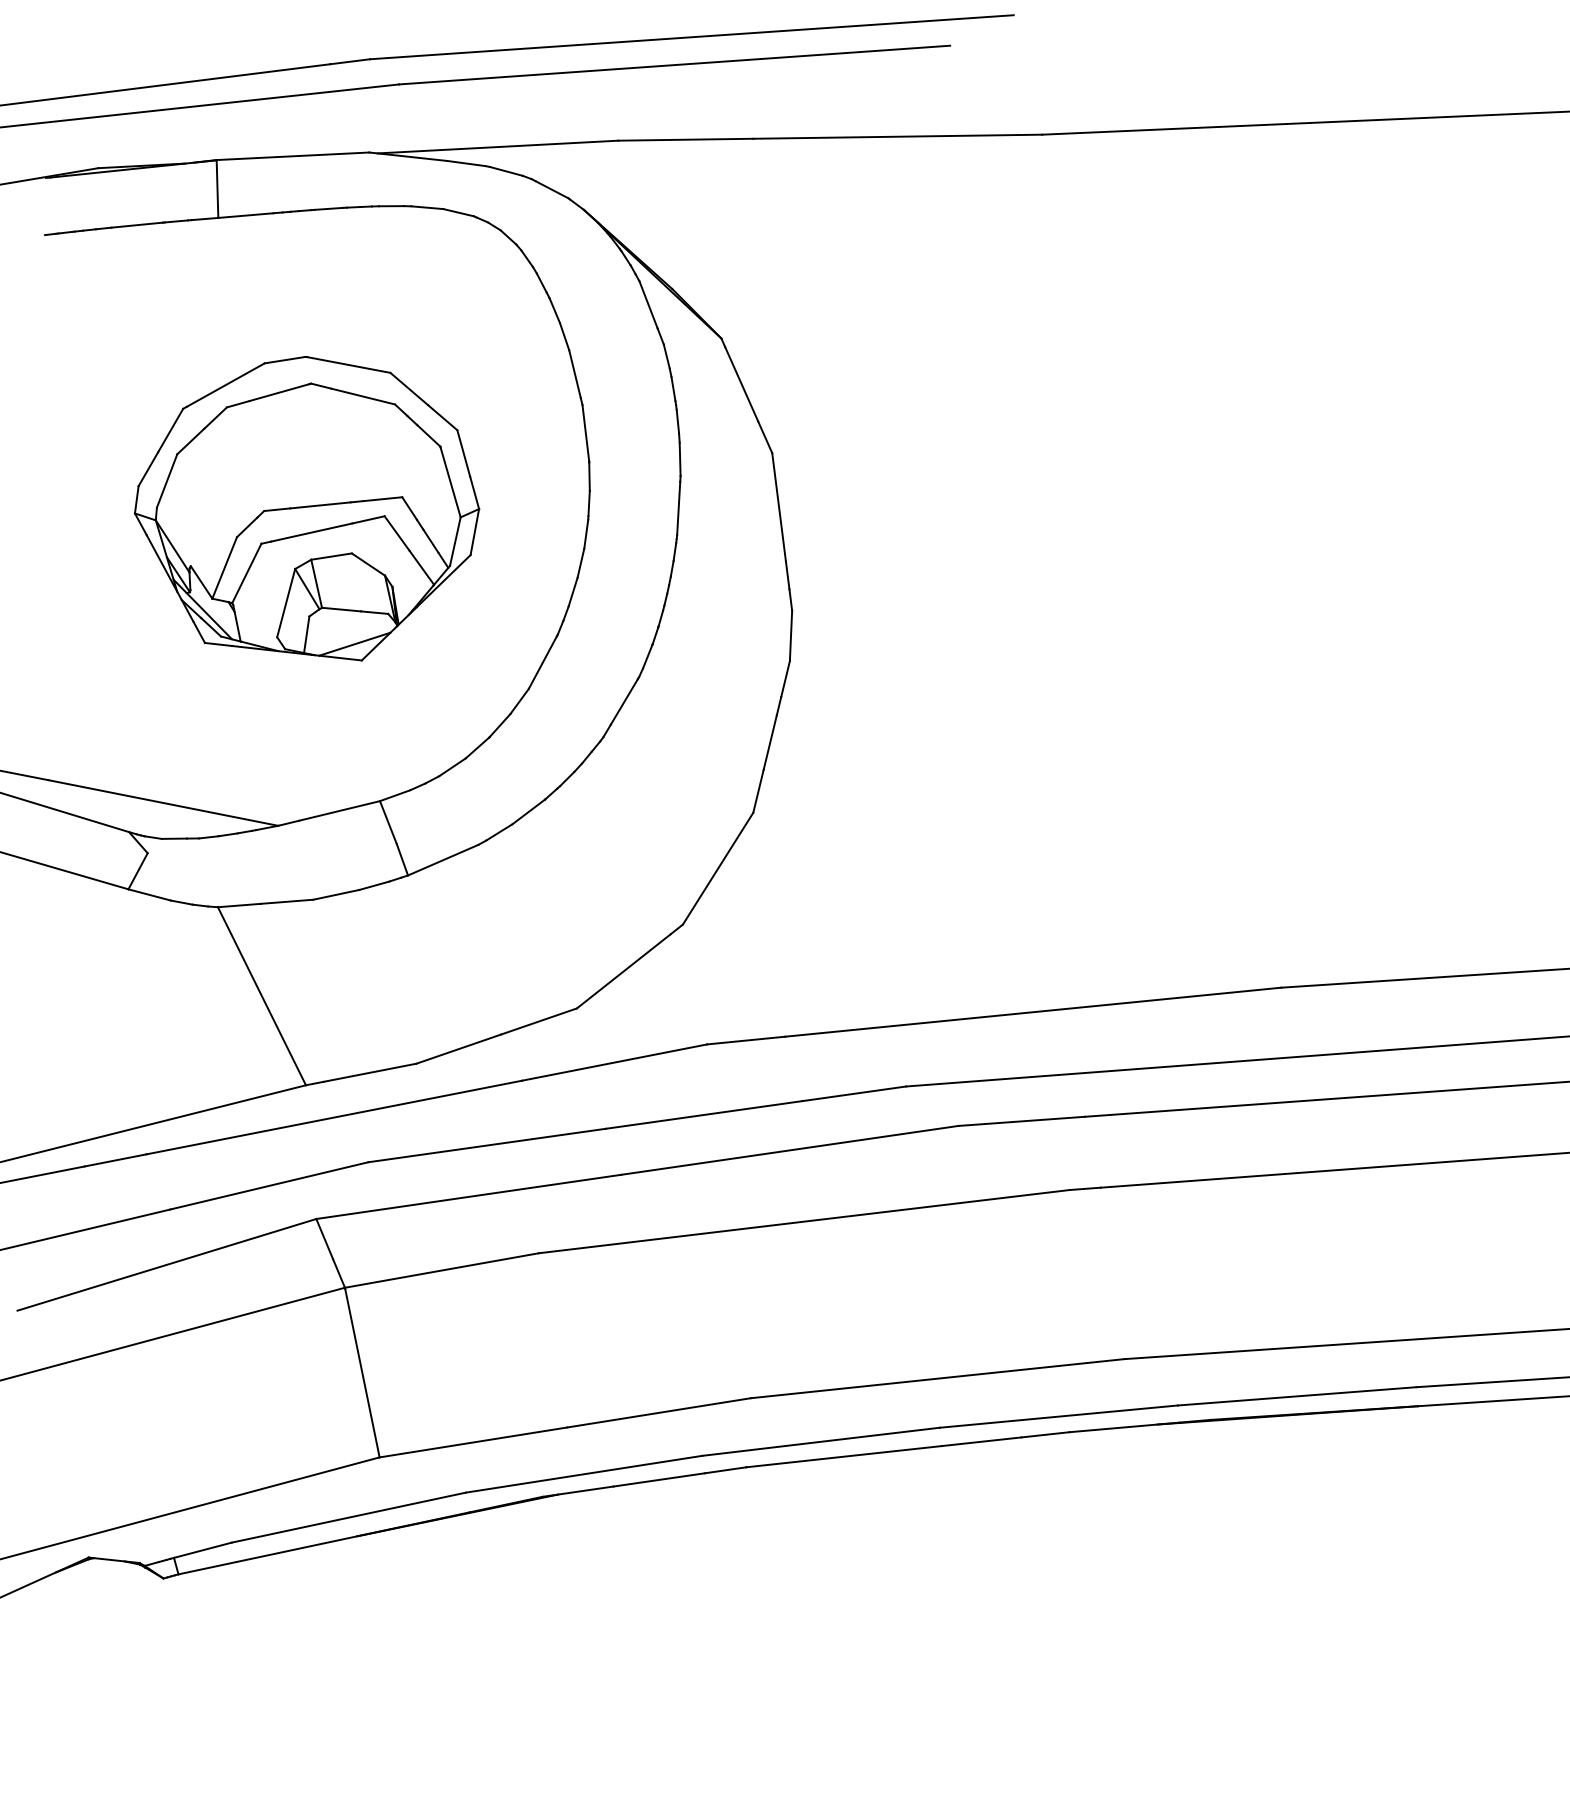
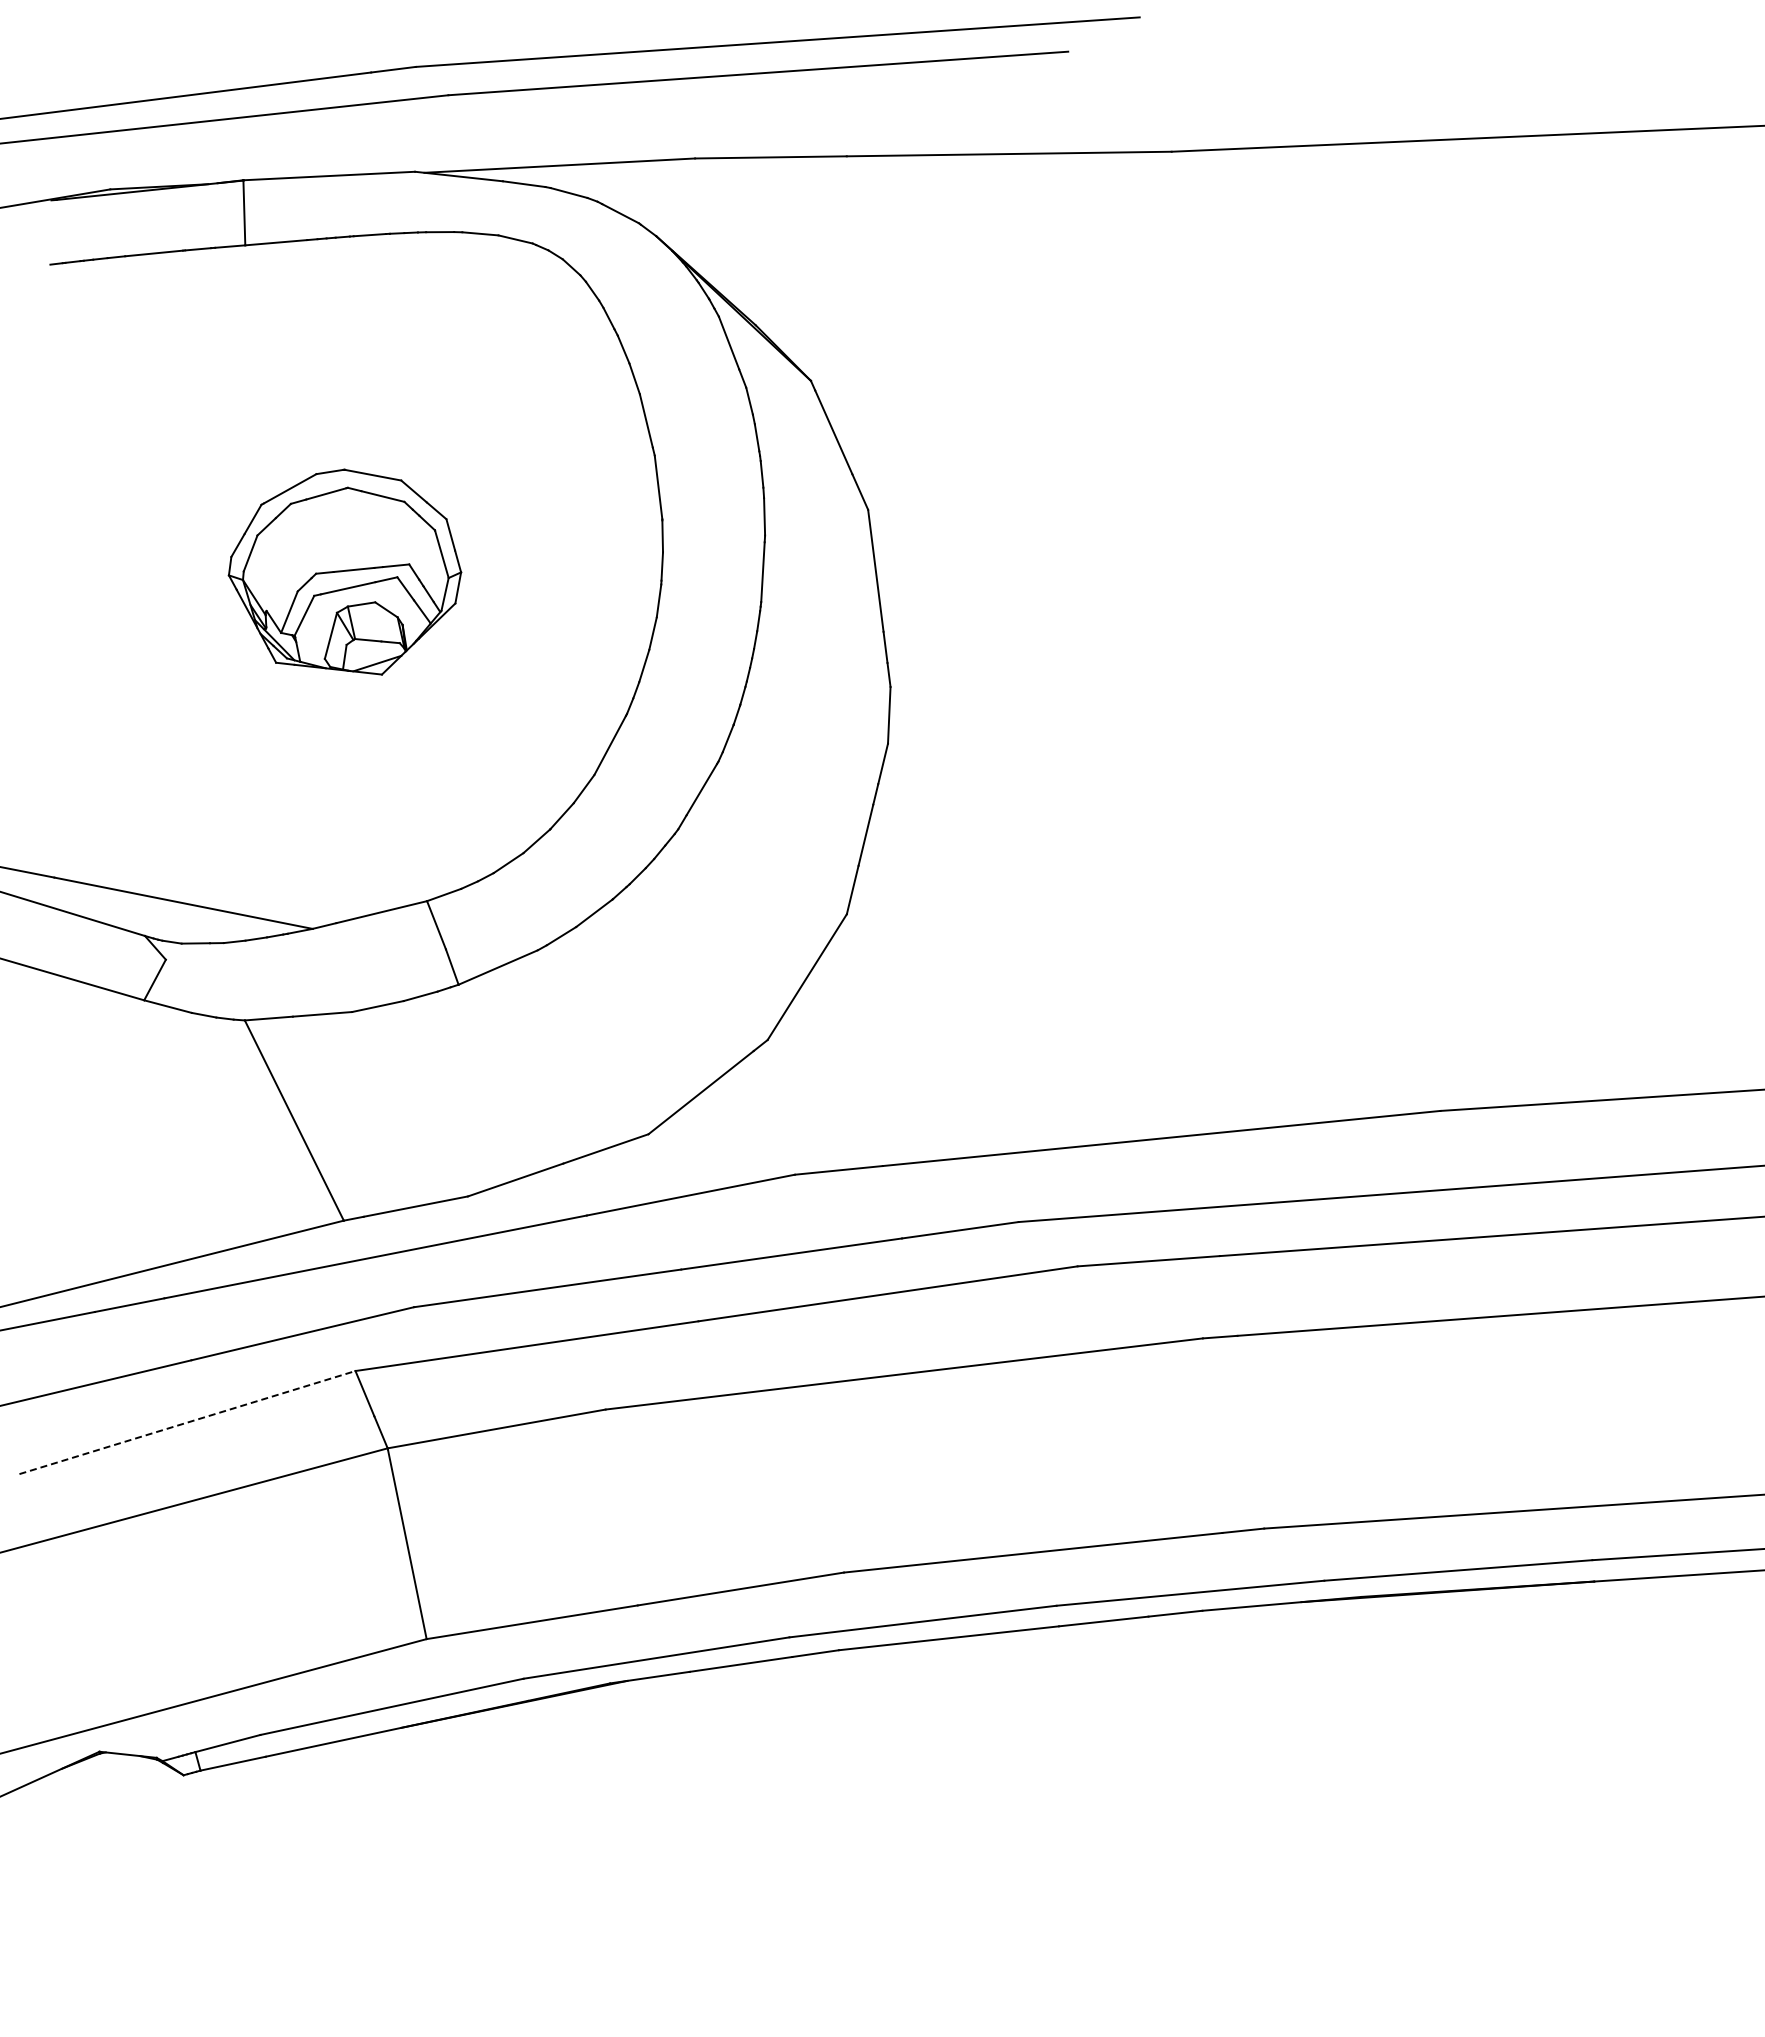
part: (306, 507) -> (344, 571), size x0.6
line: (166, 1264) -> (187, 1422), solid -> dashed

